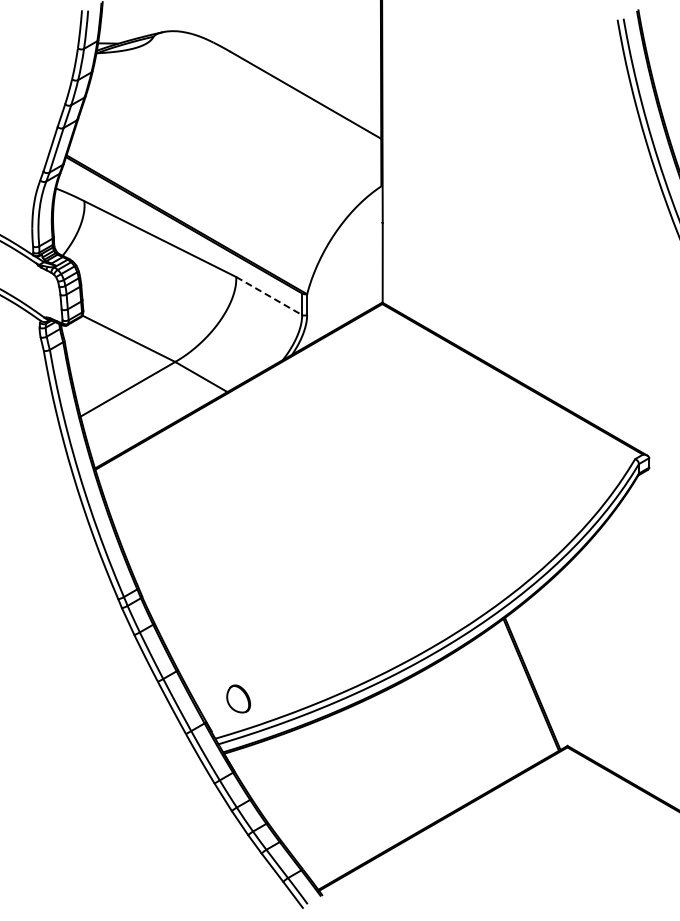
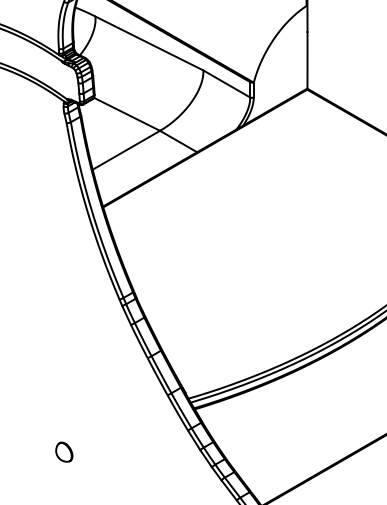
line: (269, 296) -> (227, 84), dashed -> solid
part: (238, 698) -> (64, 451), moved

